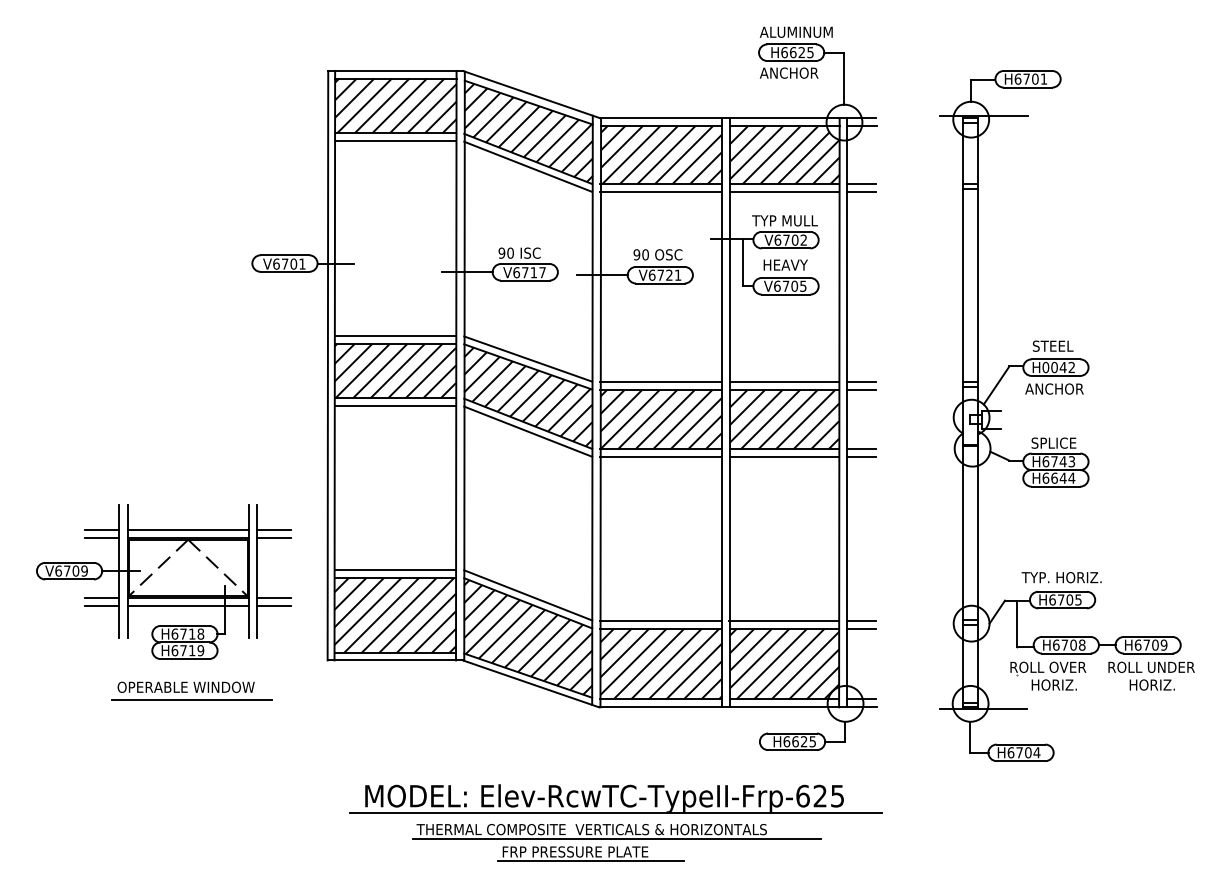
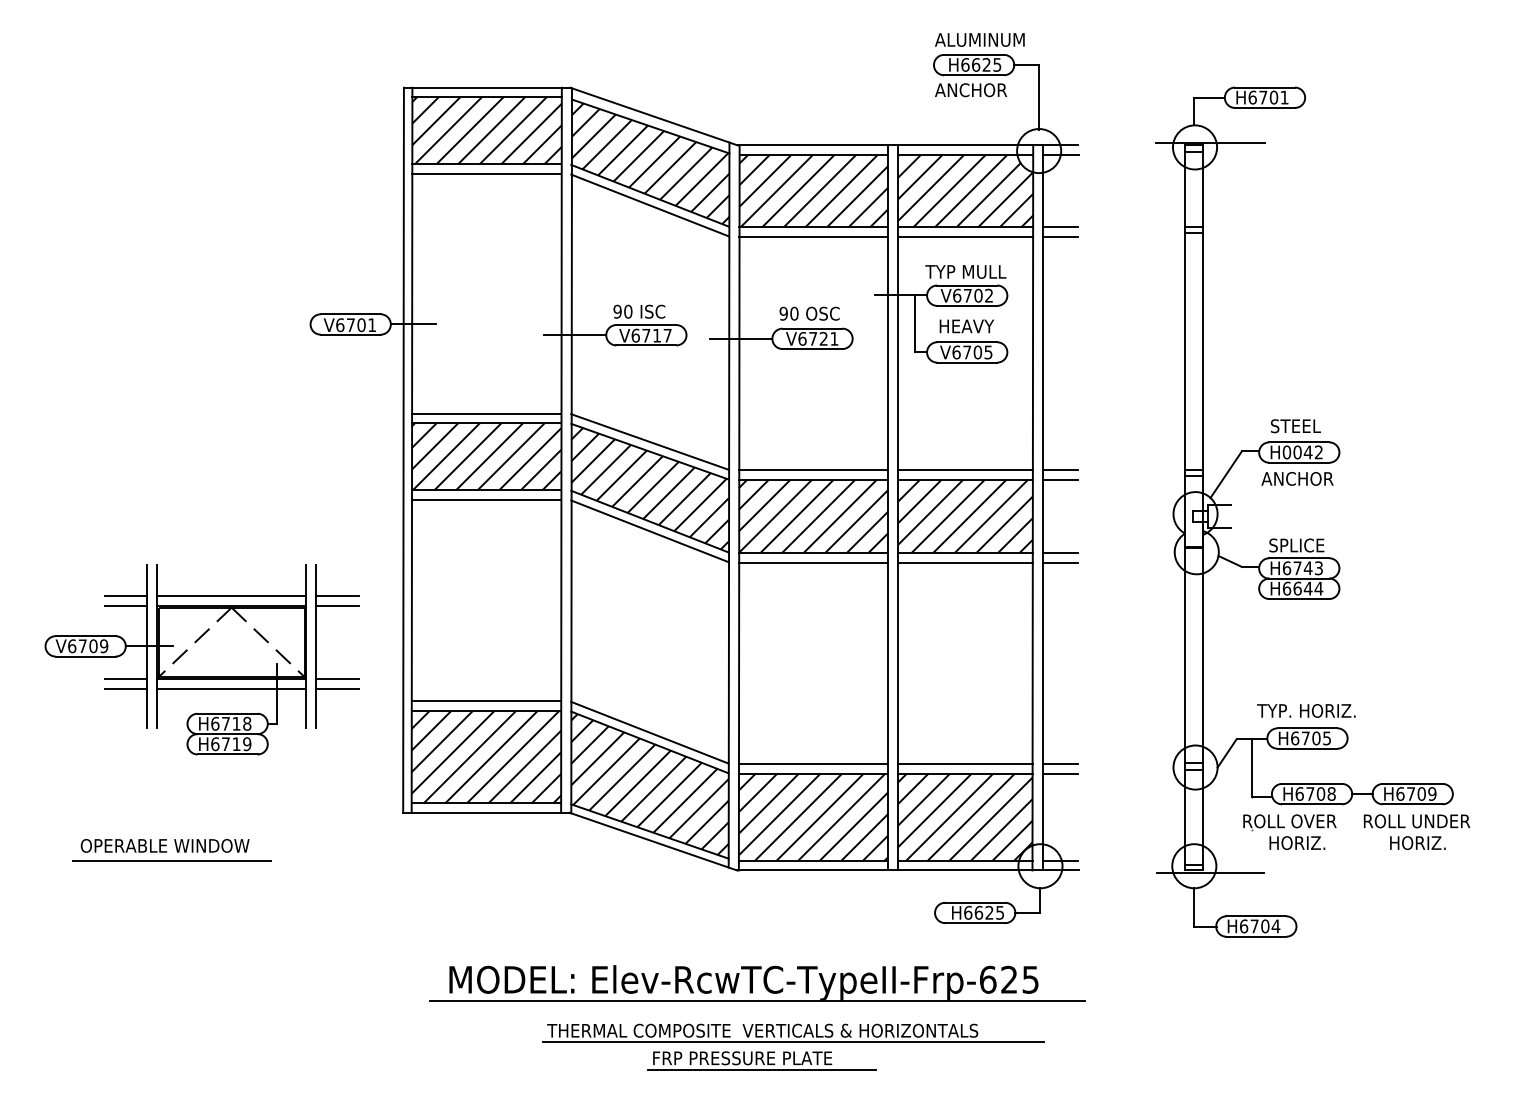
part: (163, 581) -> (201, 659), moved
part: (191, 690) -> (171, 849), moved
part: (616, 842) -> (793, 1046), moved

